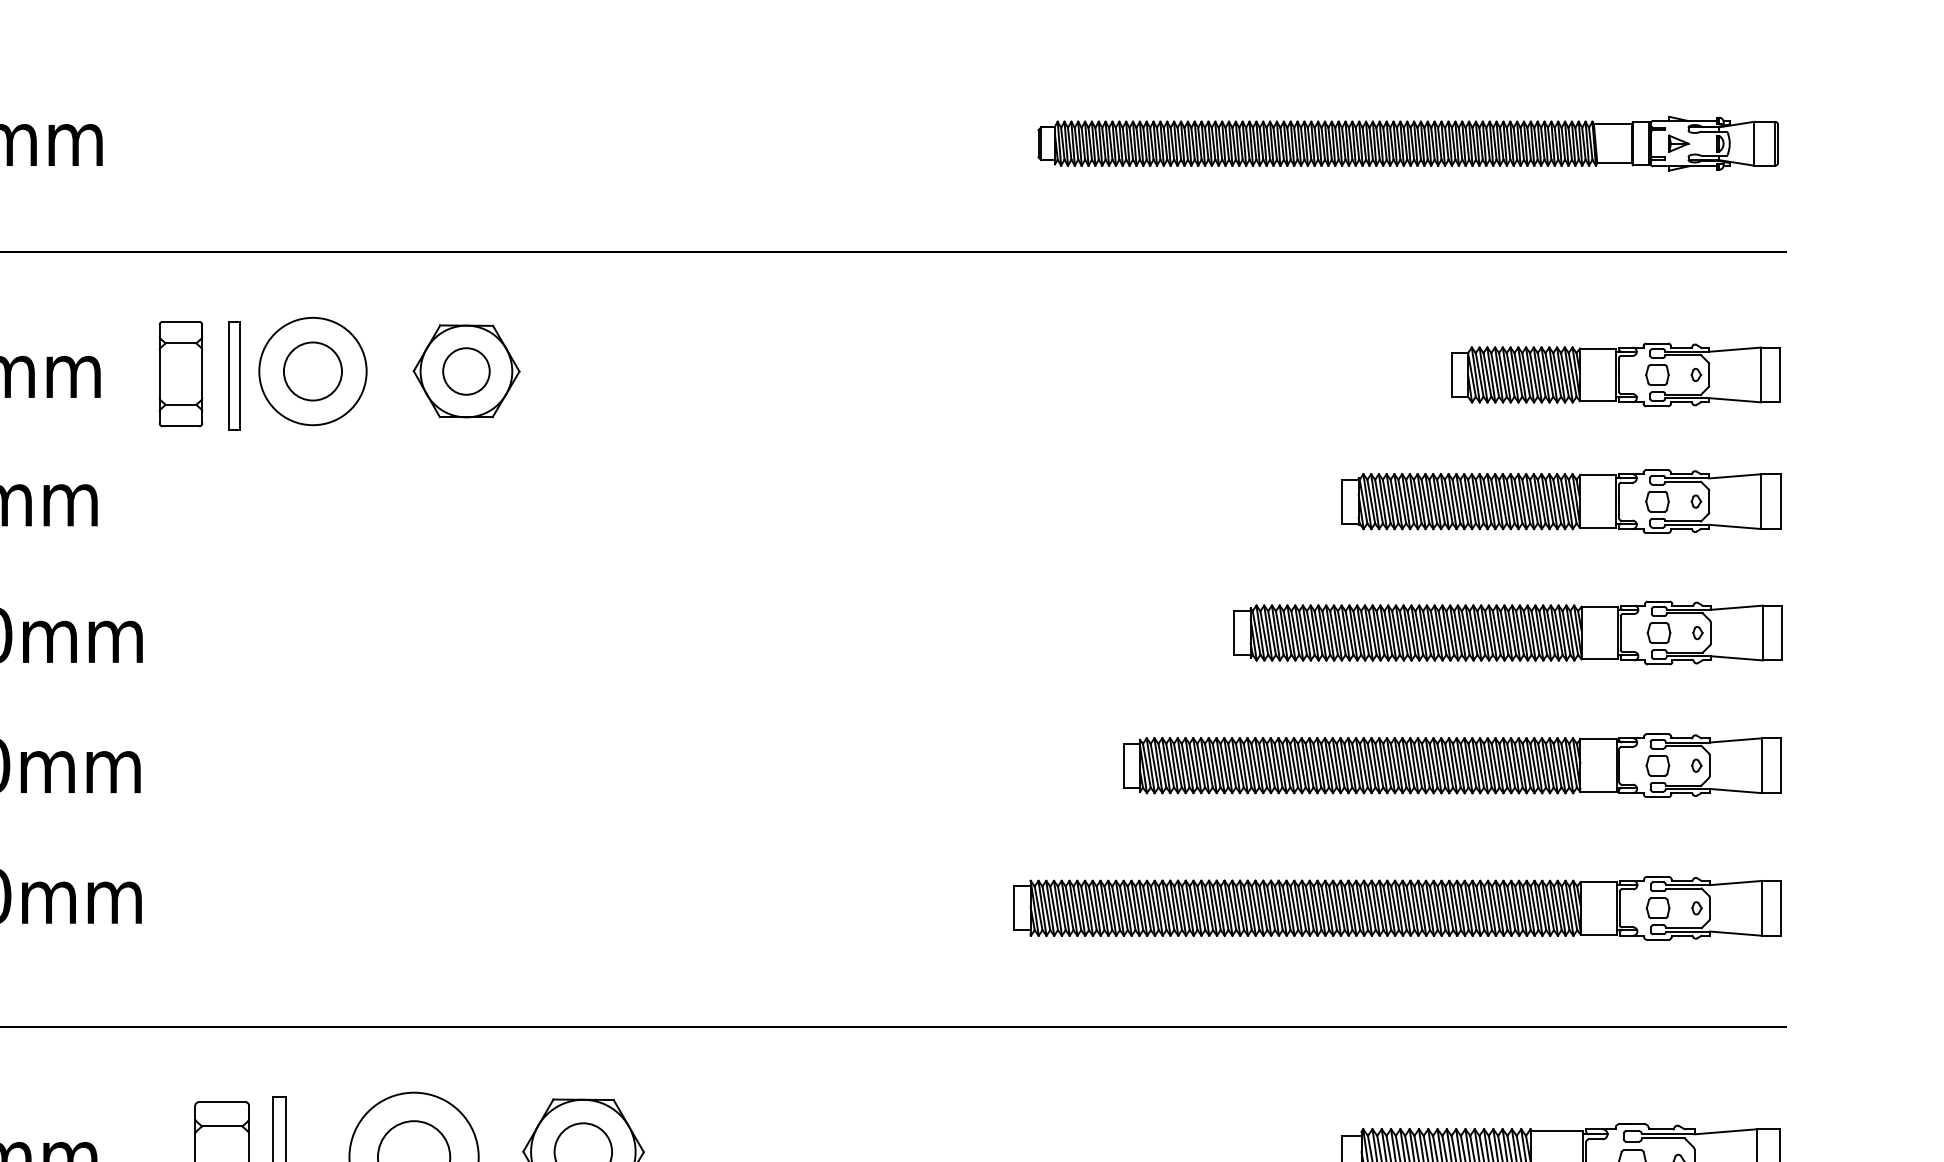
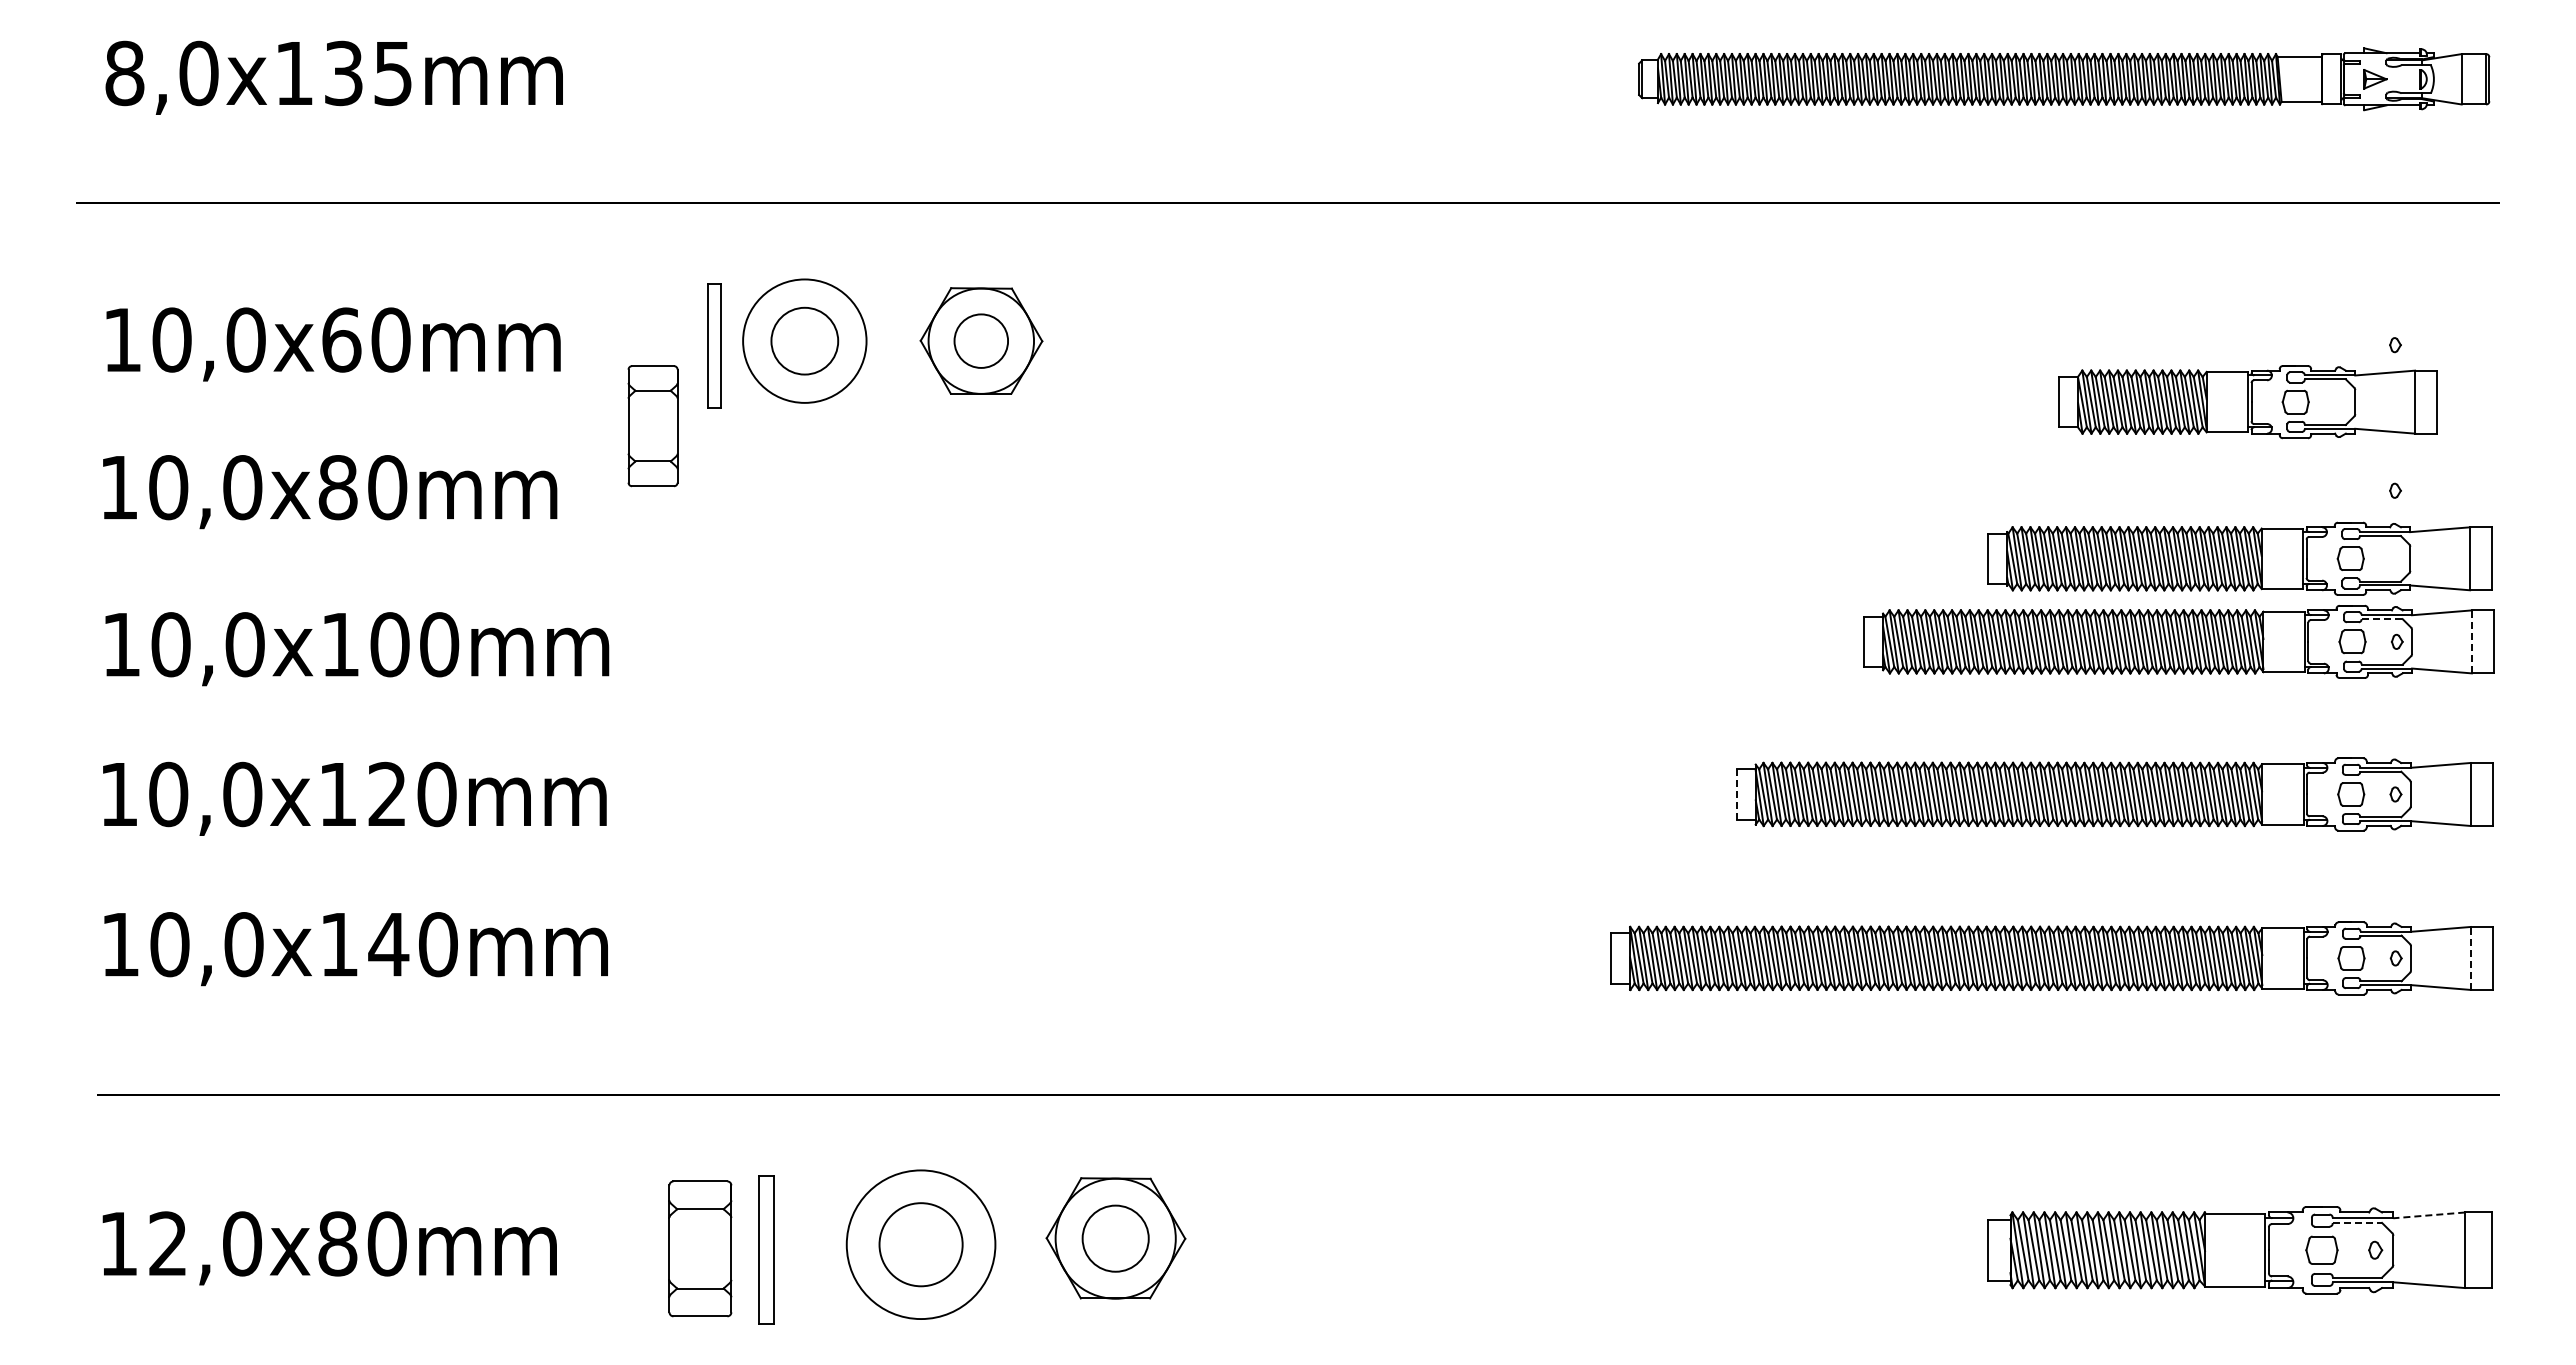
part: (180, 374) -> (652, 426), moved
part: (1615, 375) -> (2247, 402), moved
part: (1560, 501) -> (2239, 558), moved
line: (1685, 613) -> (2382, 619), solid -> dashed
line: (1762, 632) -> (2471, 641), solid -> dashed
line: (1123, 764) -> (1736, 793), solid -> dashed
line: (1761, 907) -> (2470, 957), solid -> dashed
line: (1725, 1131) -> (2428, 1215), solid -> dashed
line: (1663, 1137) -> (2357, 1222), solid -> dashed

